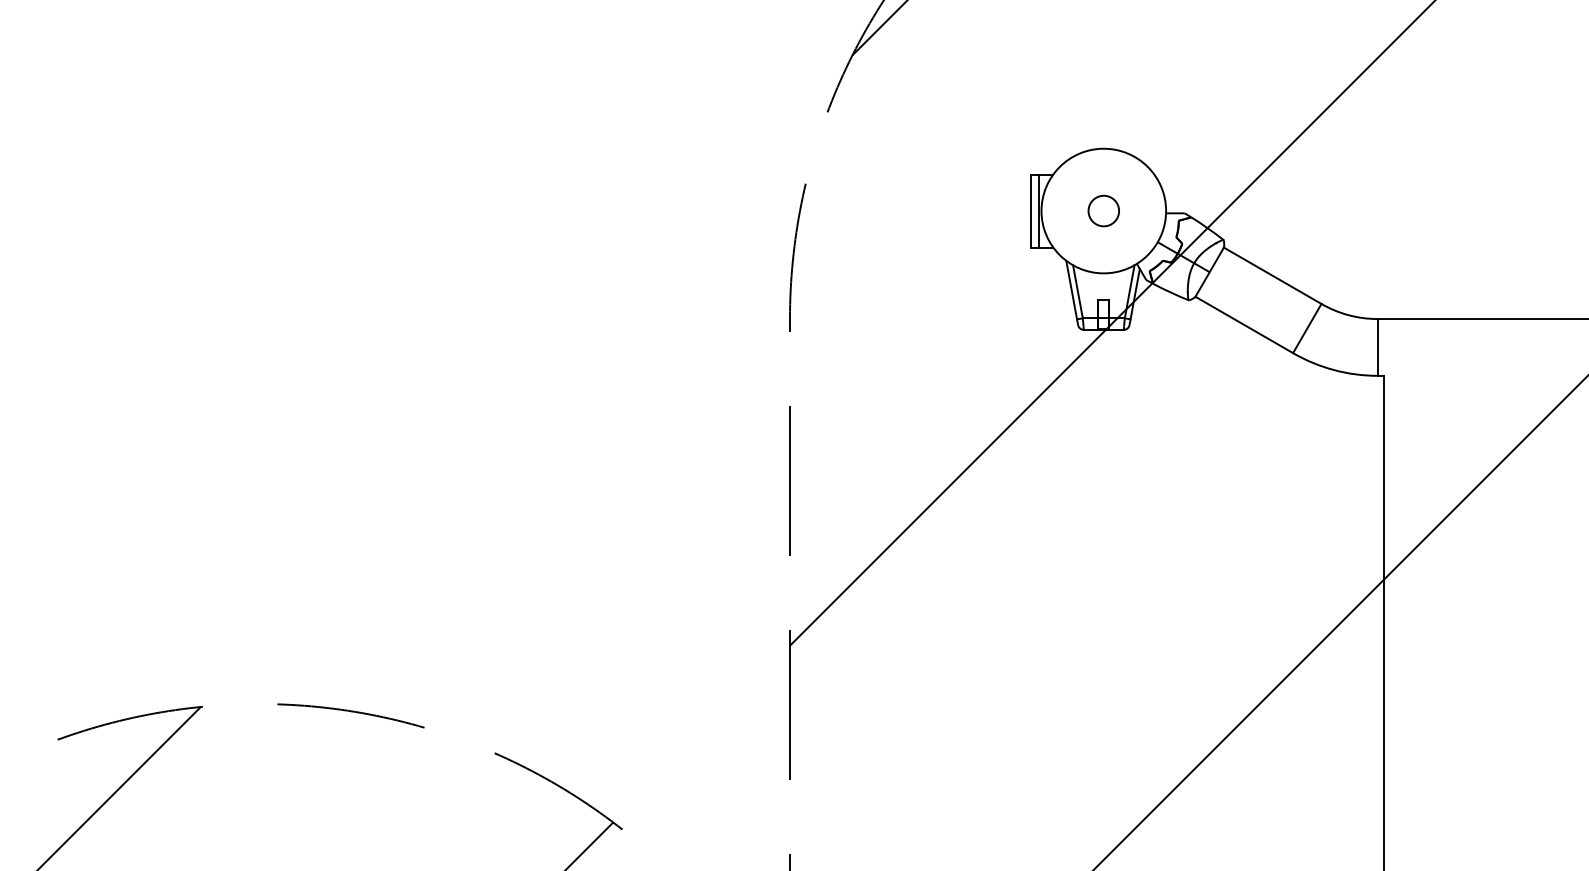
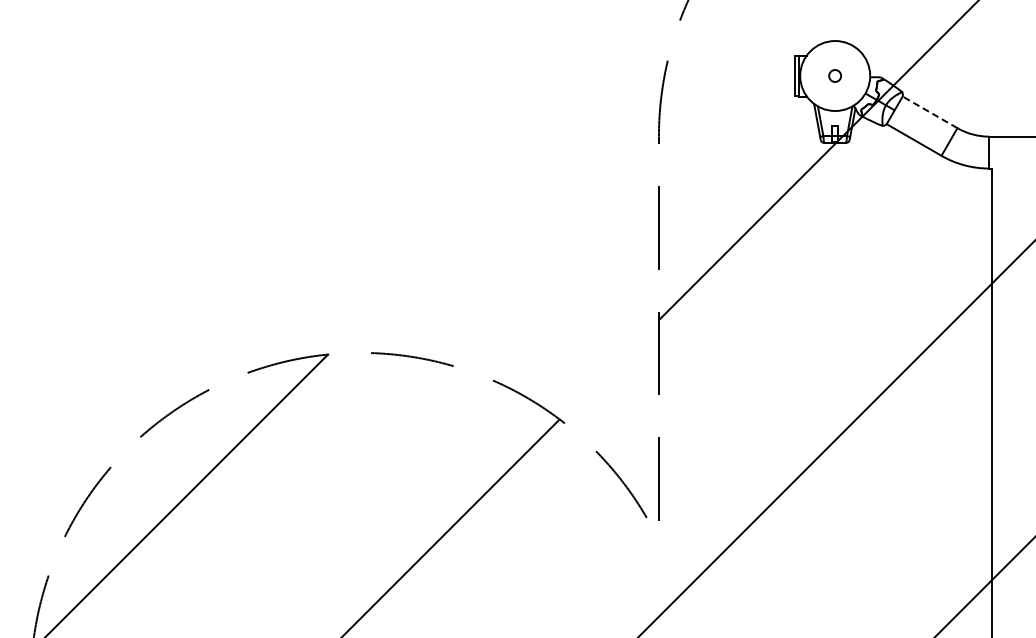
circle: (1102, 210) -> (834, 75), size x0.7
line: (1273, 276) -> (930, 112), solid -> dashed

